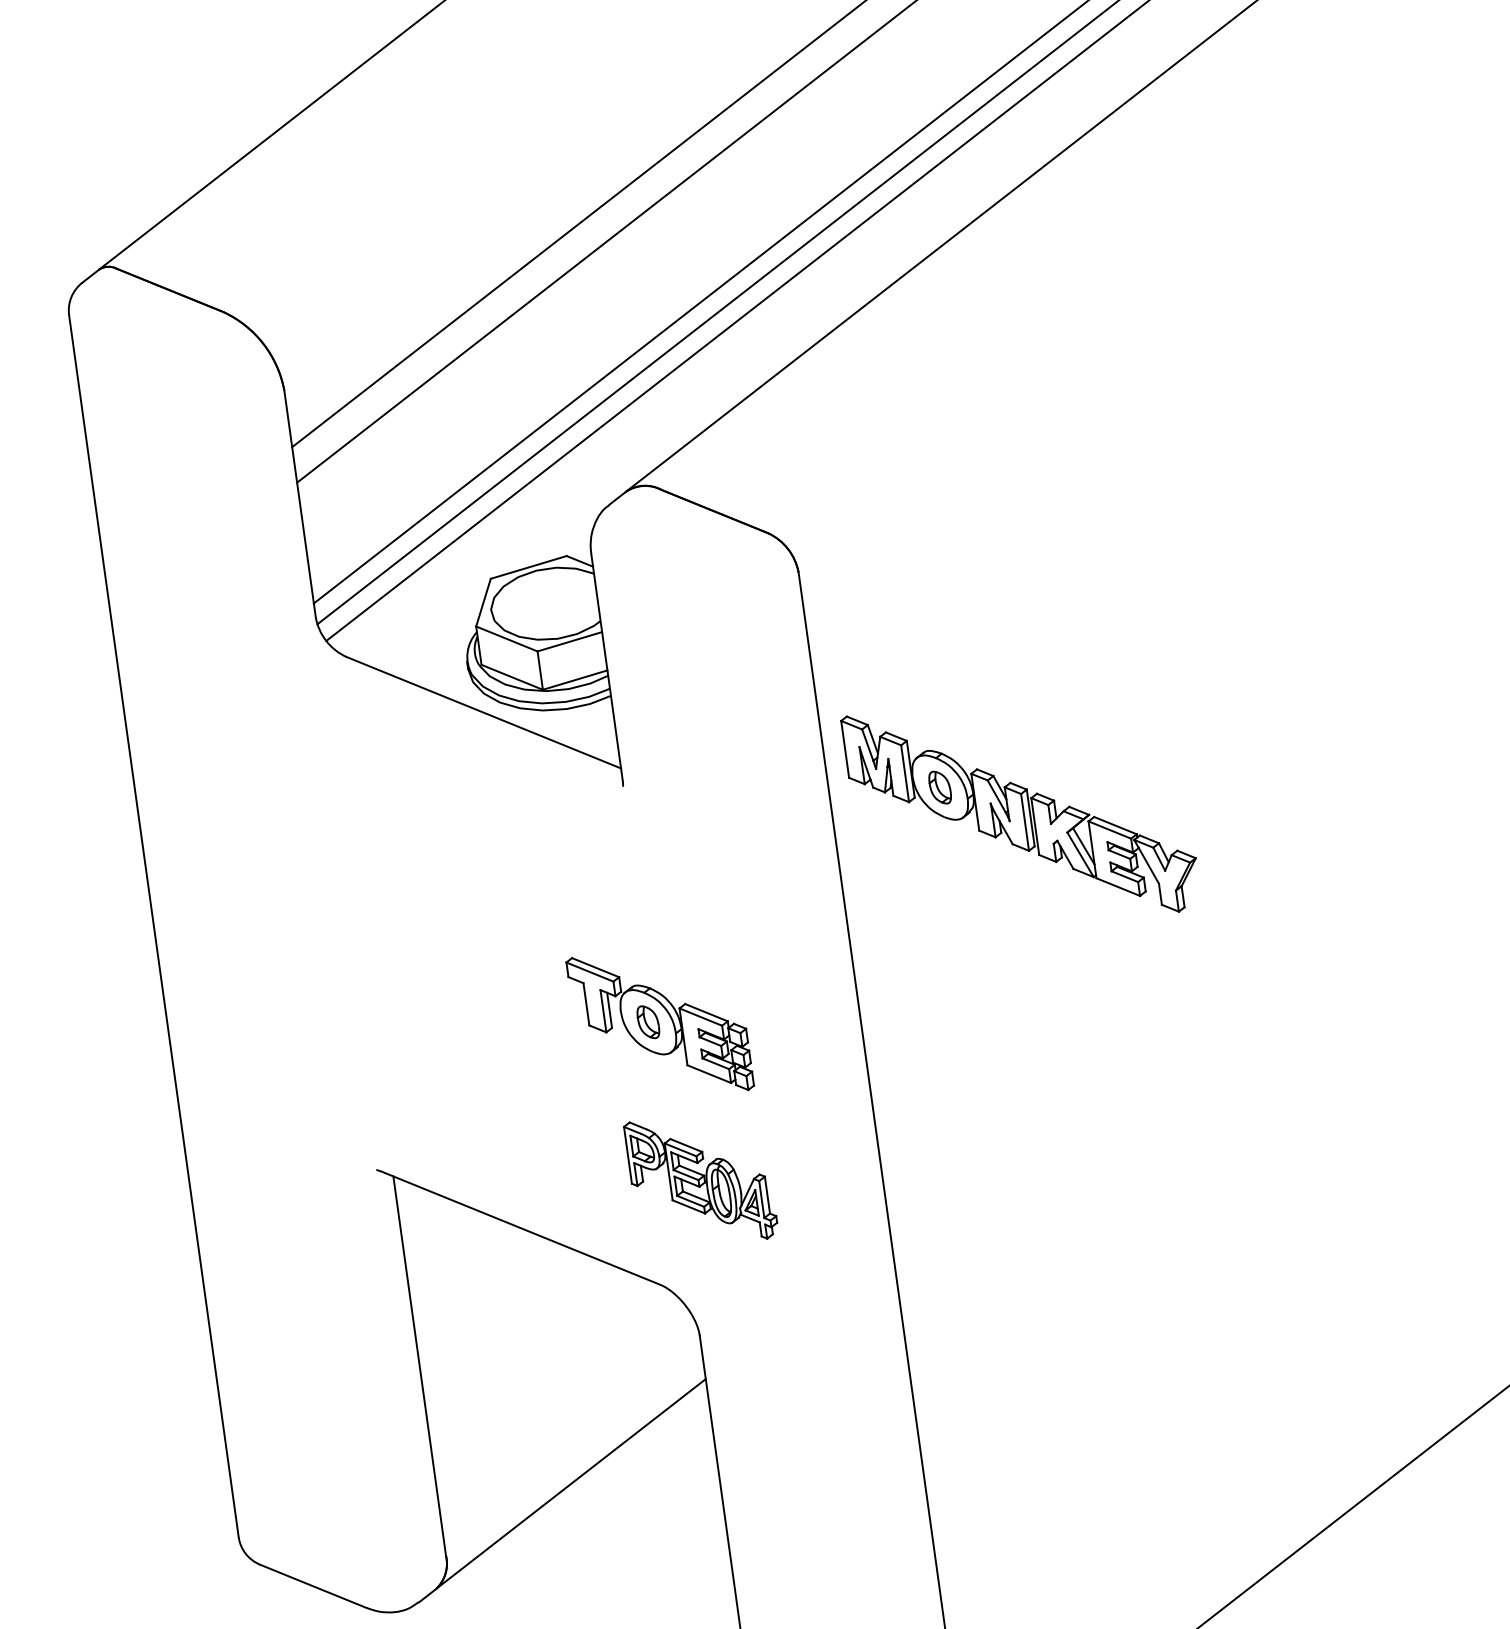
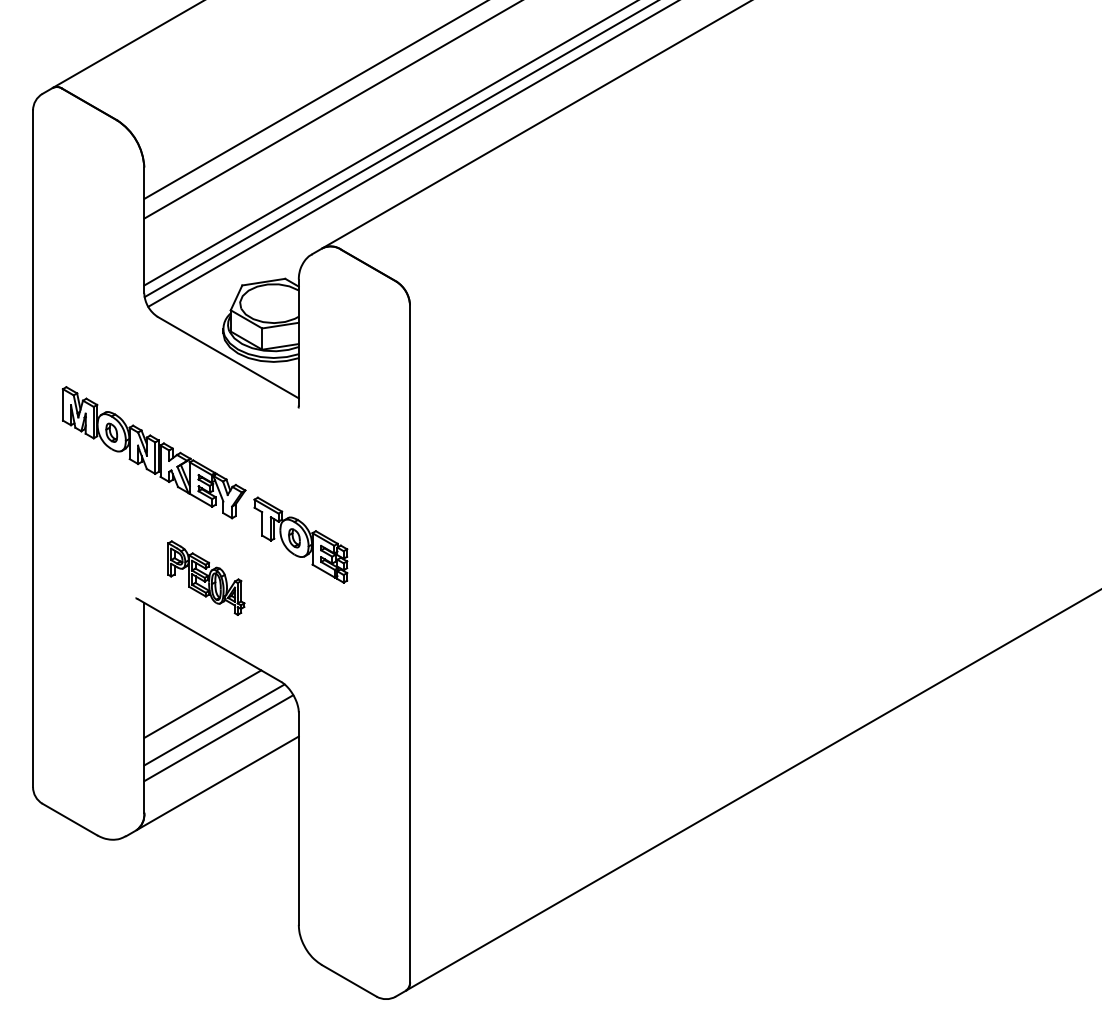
part: (1020, 812) -> (153, 452), moved
part: (701, 1179) -> (206, 577), moved
line: (523, 1343) -> (202, 703), added
line: (550, 1378) -> (214, 724), added
line: (561, 1402) -> (218, 738), added

